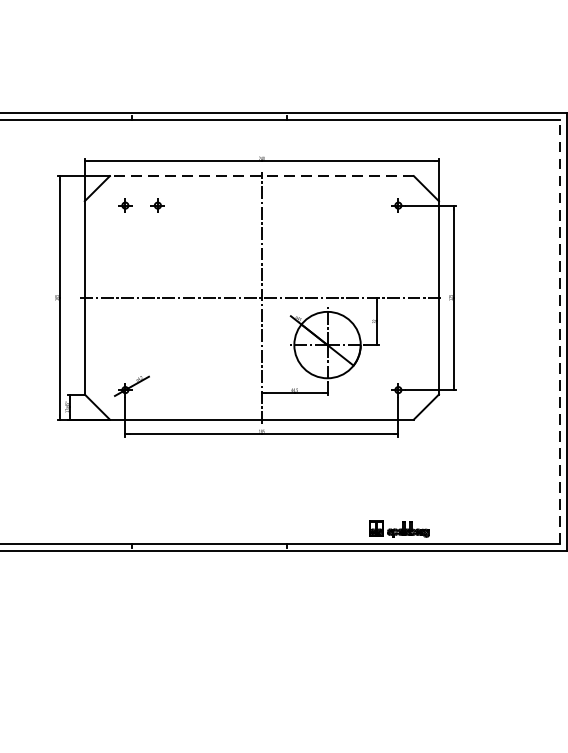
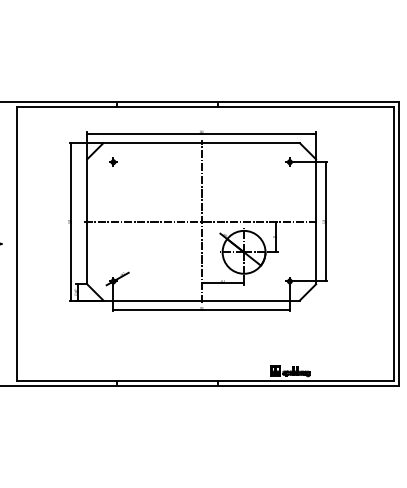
line: (261, 176) -> (201, 143), dashed -> solid
part: (157, 204) -> (134, 161), removed
line: (558, 332) -> (393, 244), dashed -> solid

